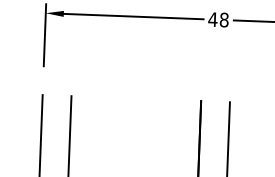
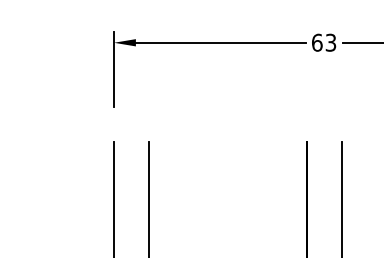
text: (218, 19) -> (323, 42), 48 -> 63

